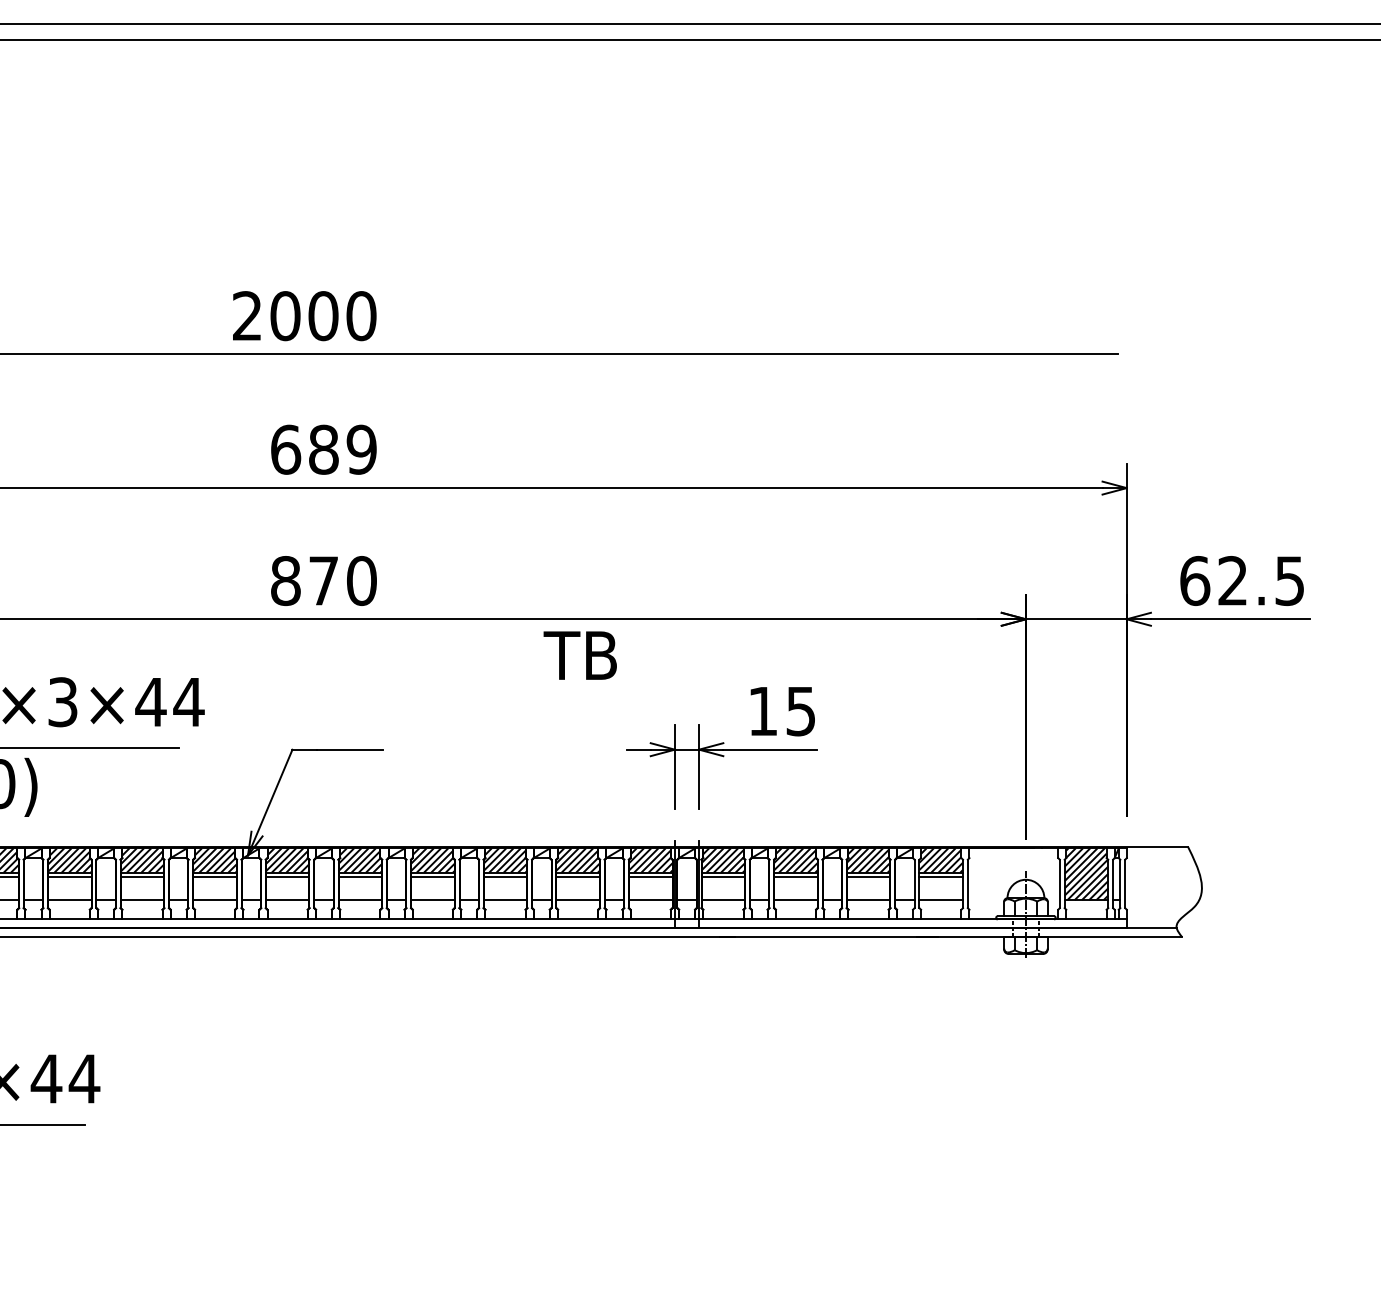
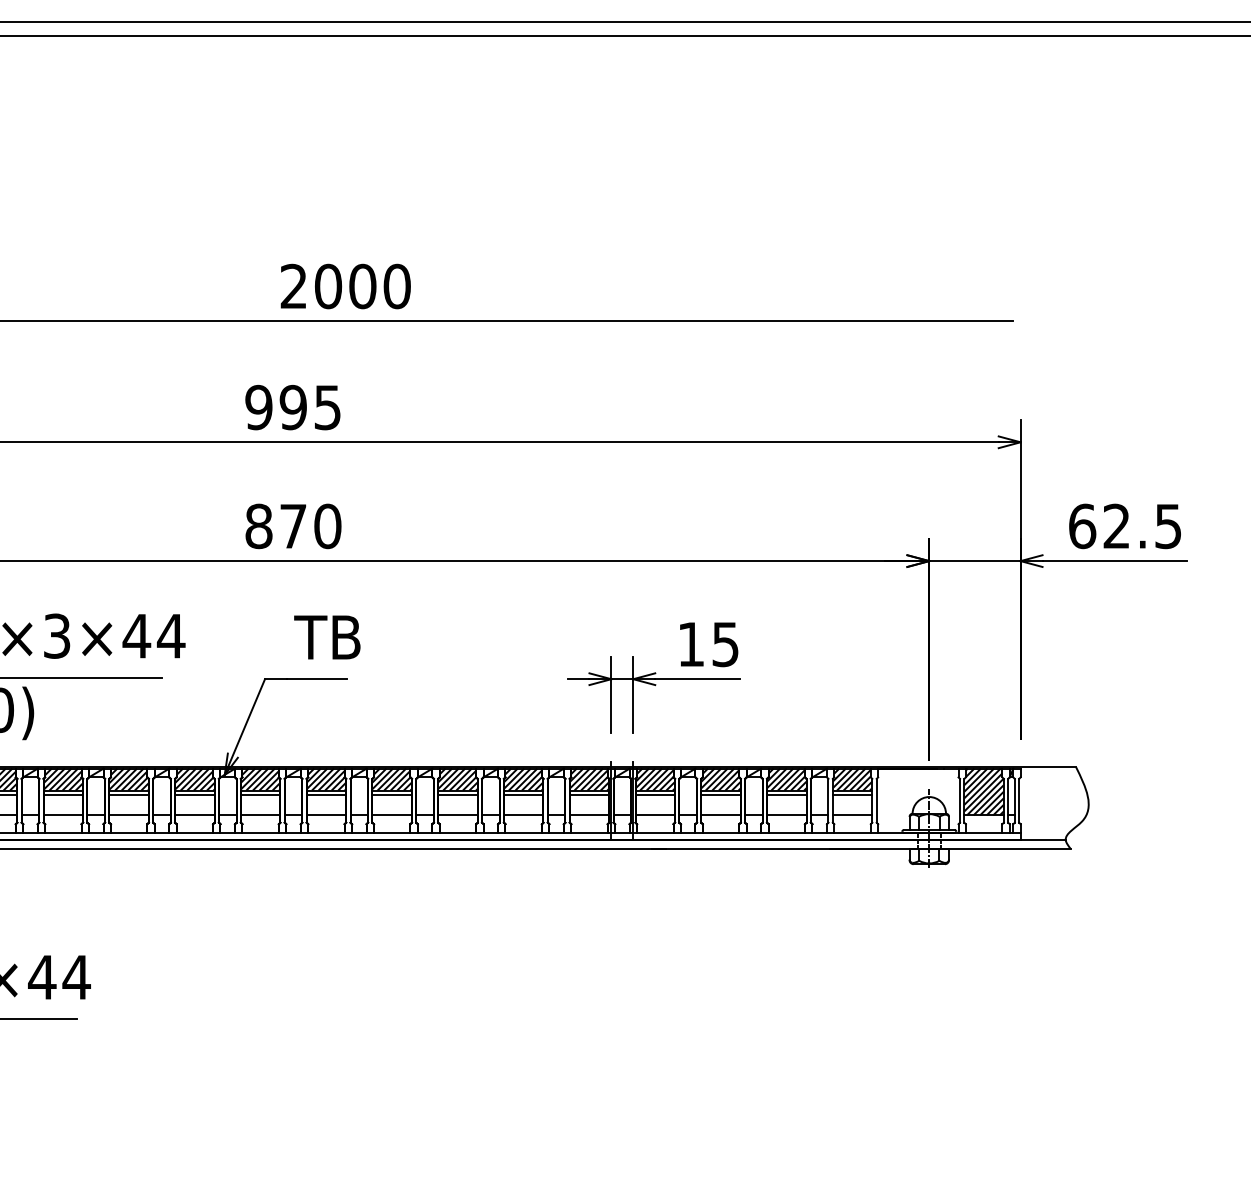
text: (304, 316) -> (345, 286), moved
text: (323, 449) -> (293, 407), 689 -> 995
text: (579, 655) -> (326, 637), moved

